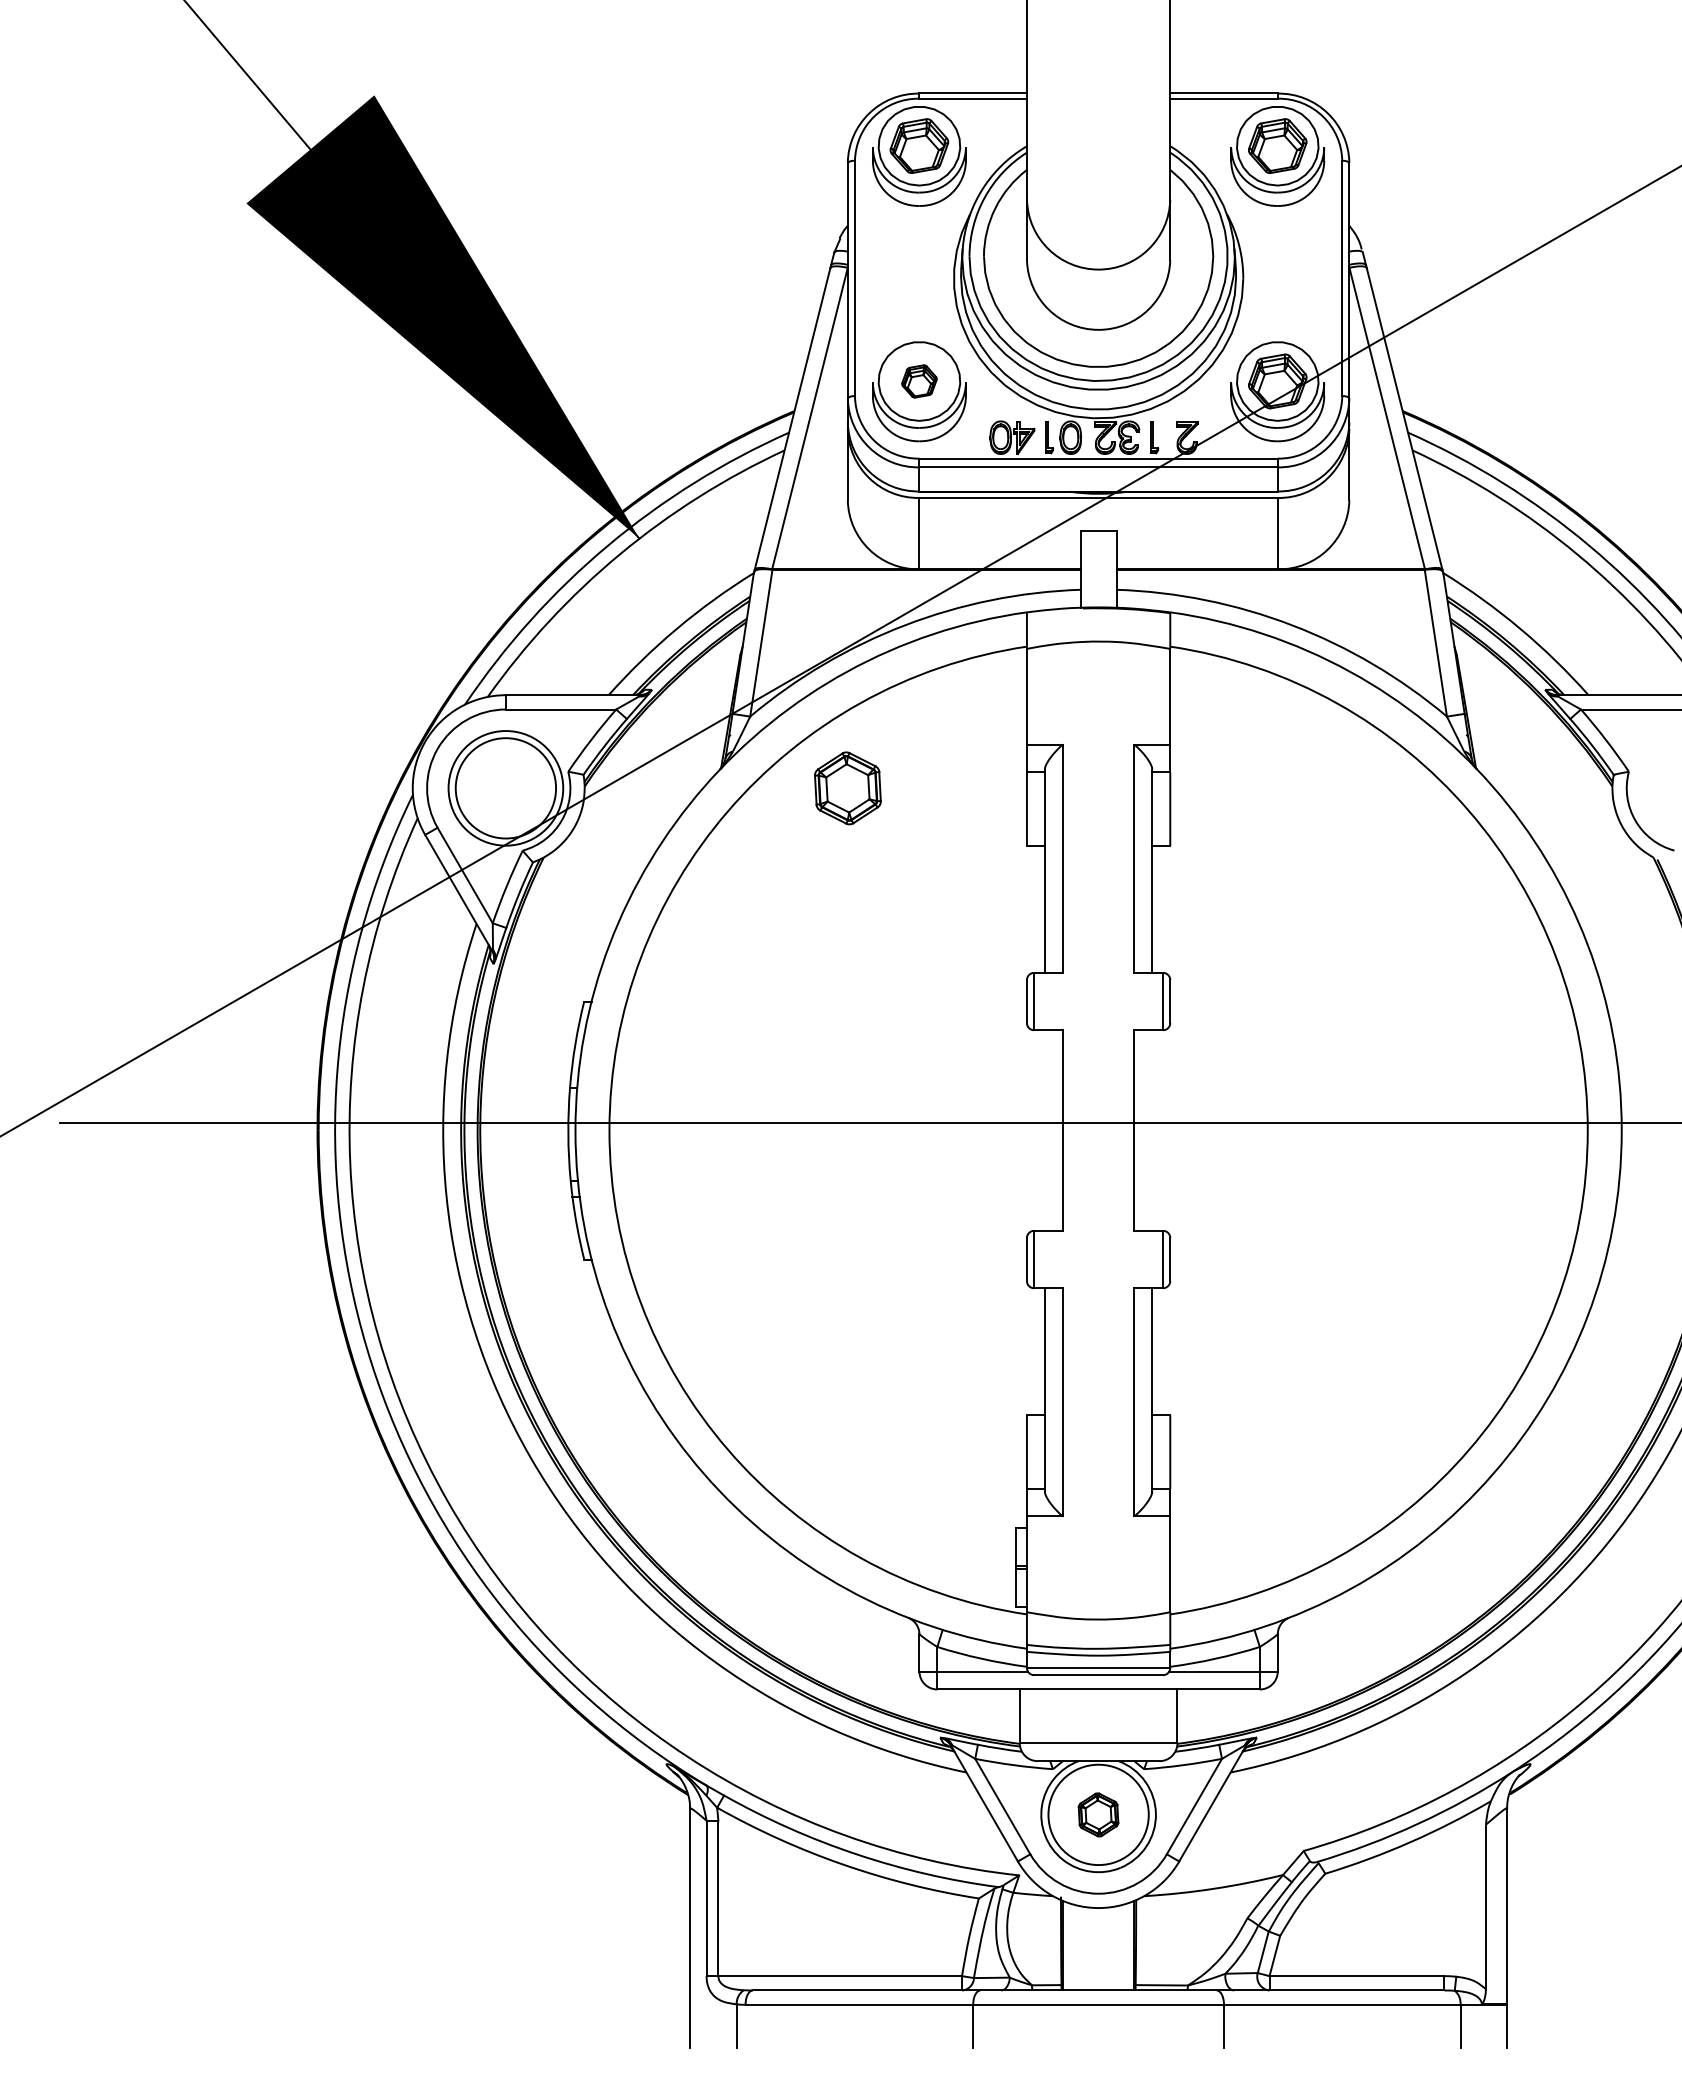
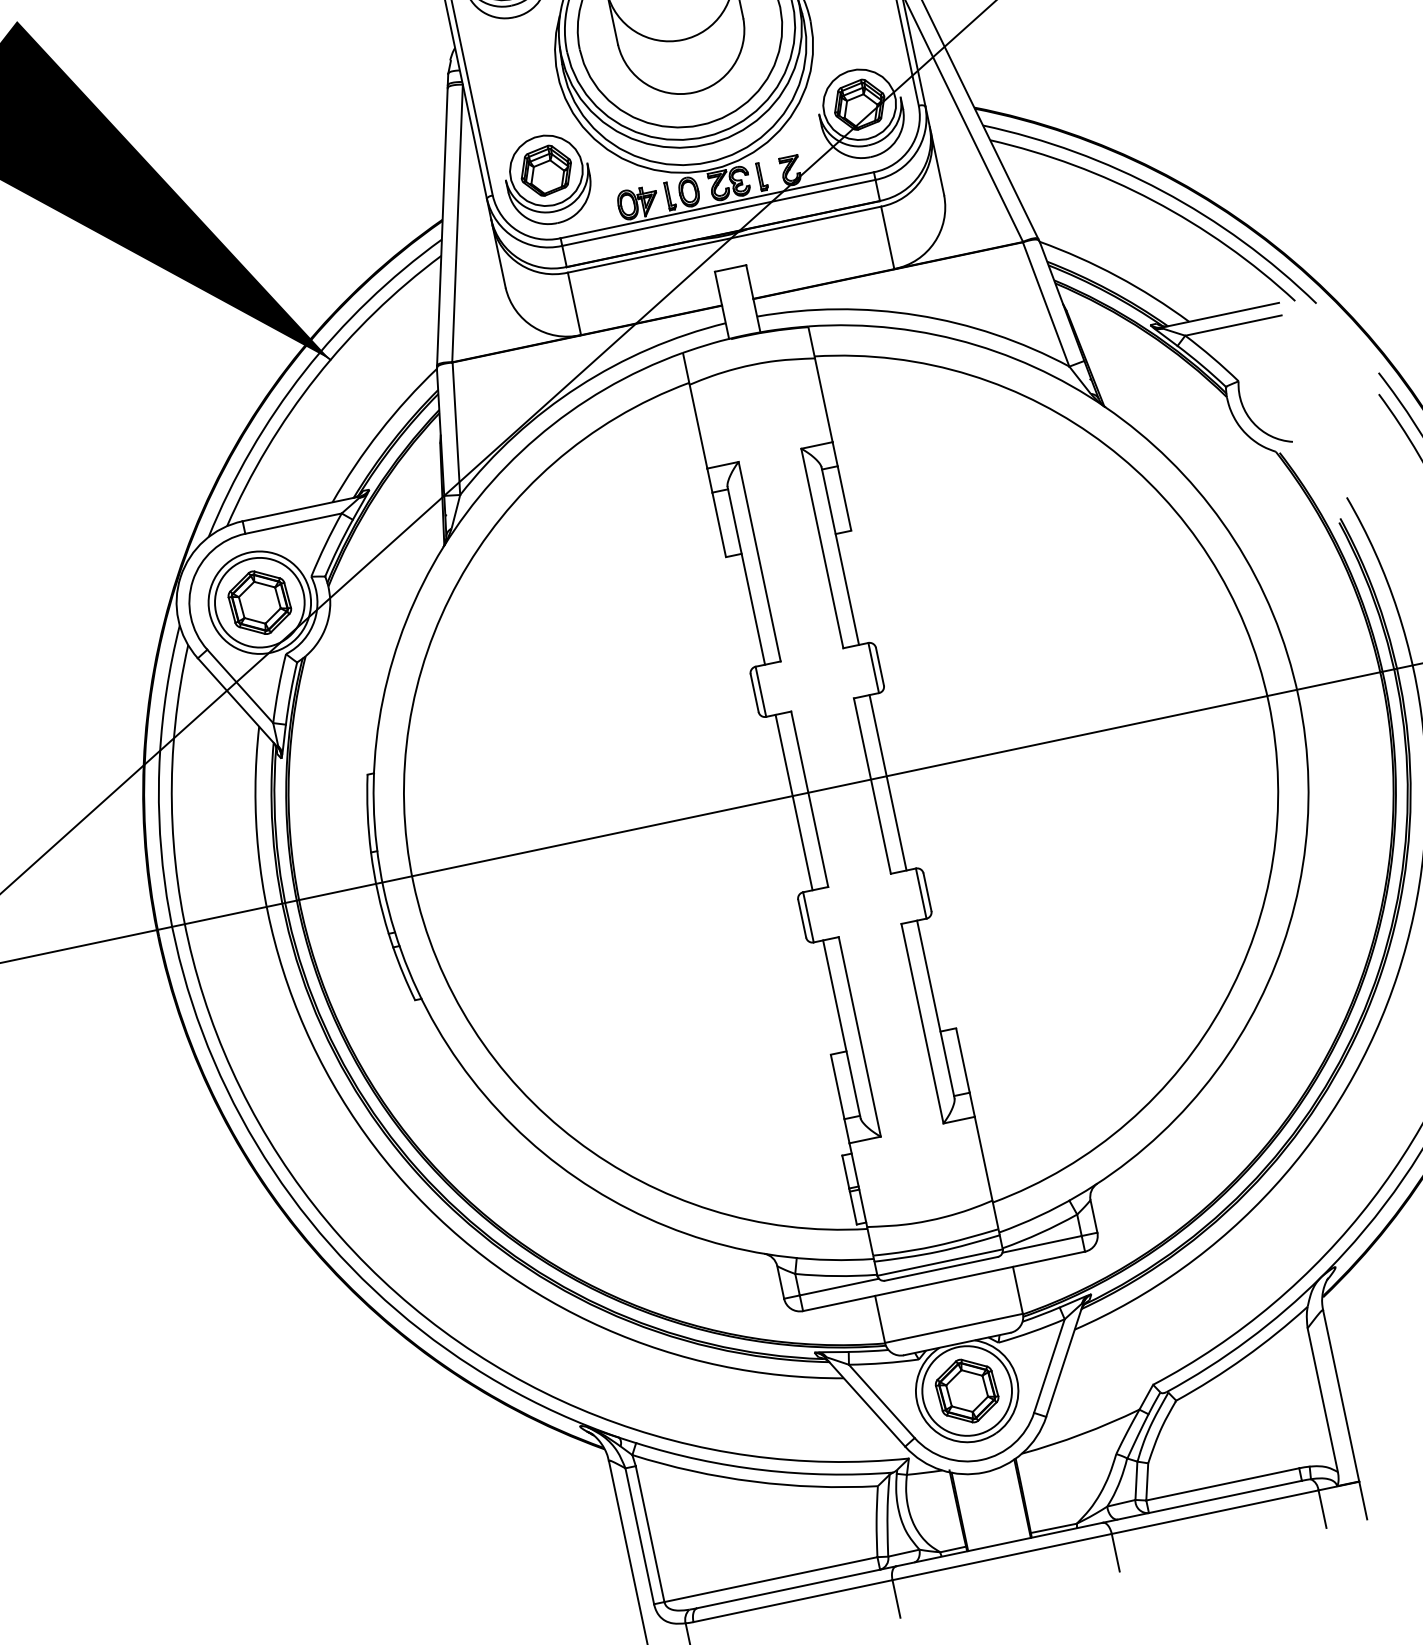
part: (919, 381) -> (546, 170), size x1.67
part: (847, 788) -> (259, 602), moved
line: (1044, 1130) -> (793, 802), added
line: (1152, 1130) -> (888, 782), added
part: (1098, 1814) -> (966, 1390), size x1.67

